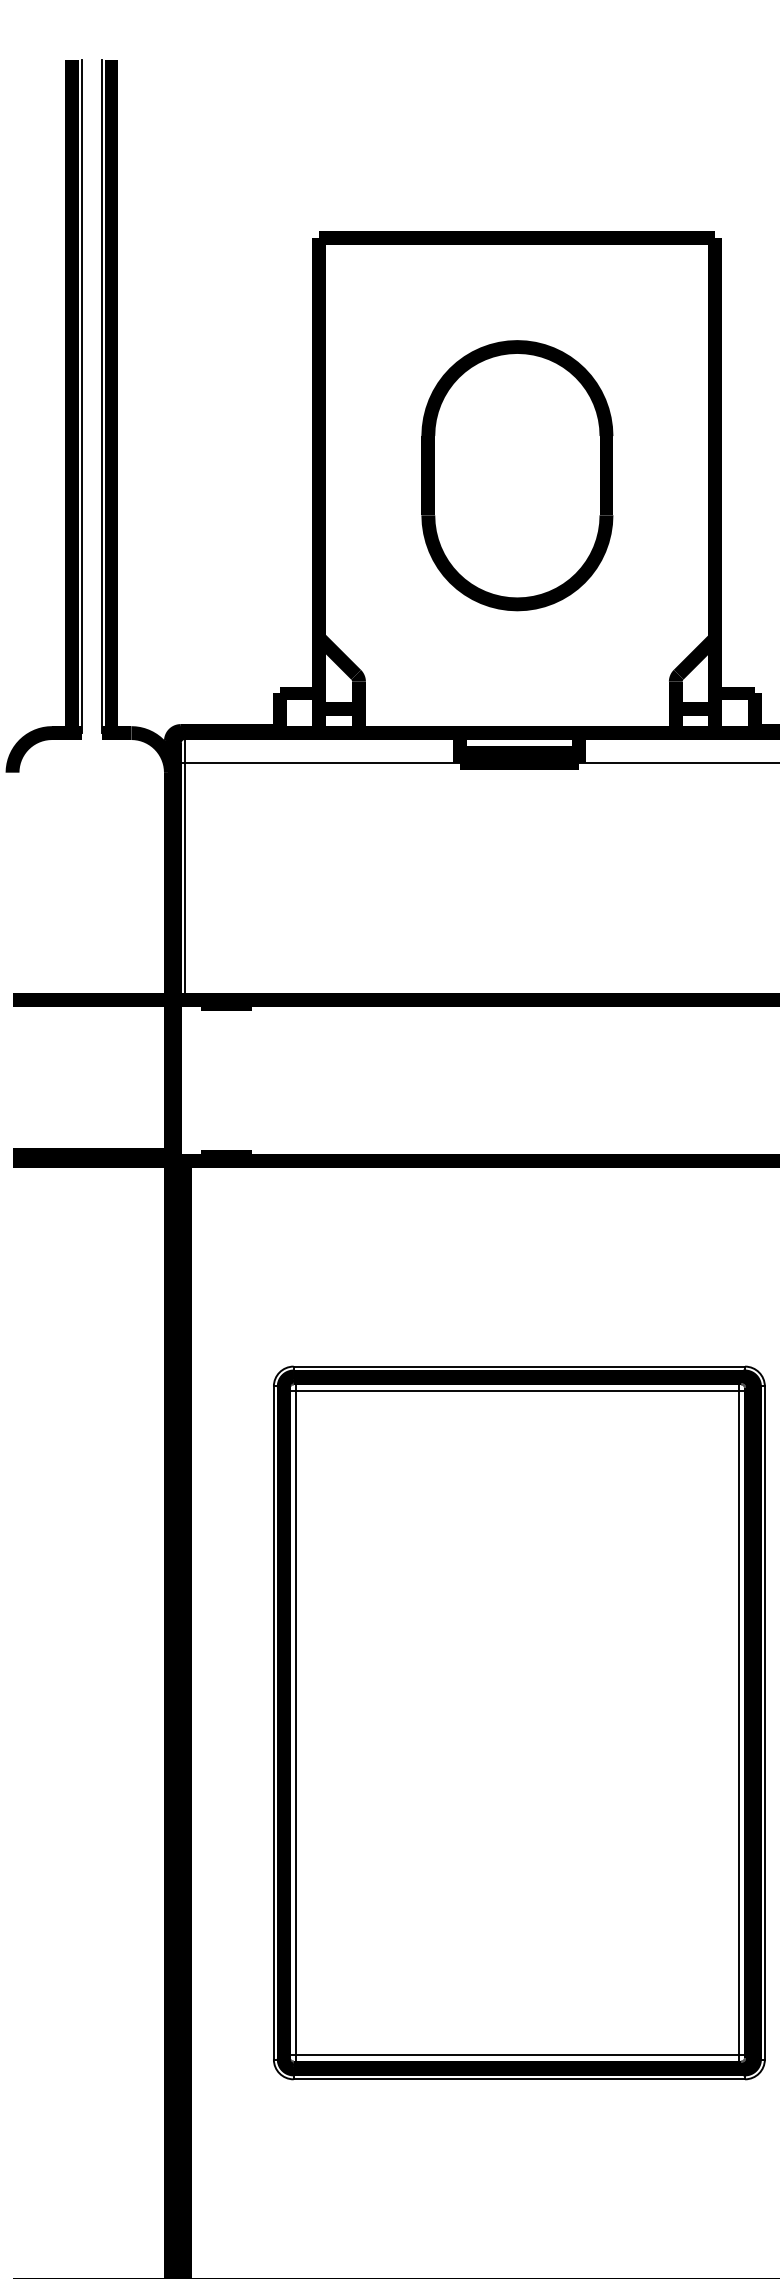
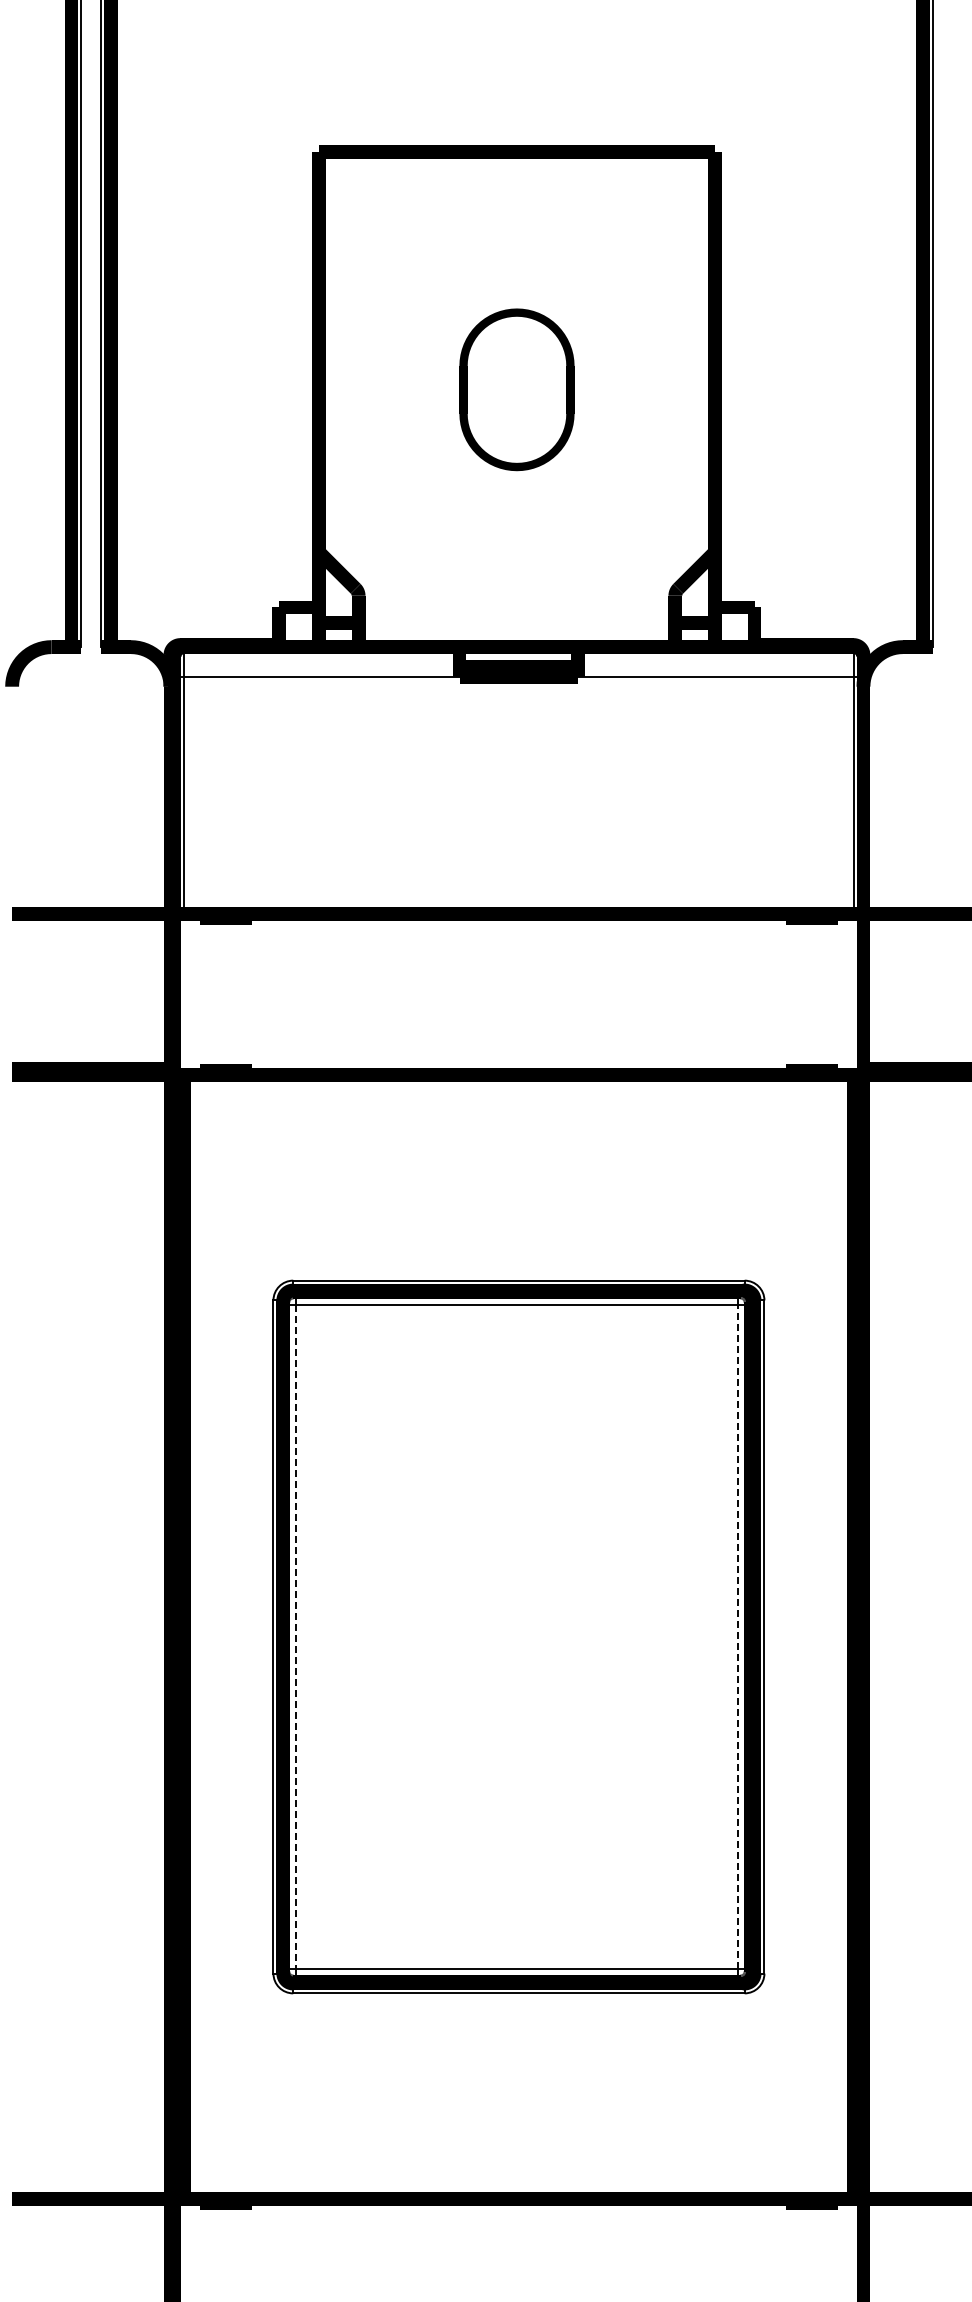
part: (516, 475) -> (516, 389), size x0.6
line: (738, 1722) -> (738, 1636), solid -> dashed
line: (295, 1723) -> (295, 1637), solid -> dashed

